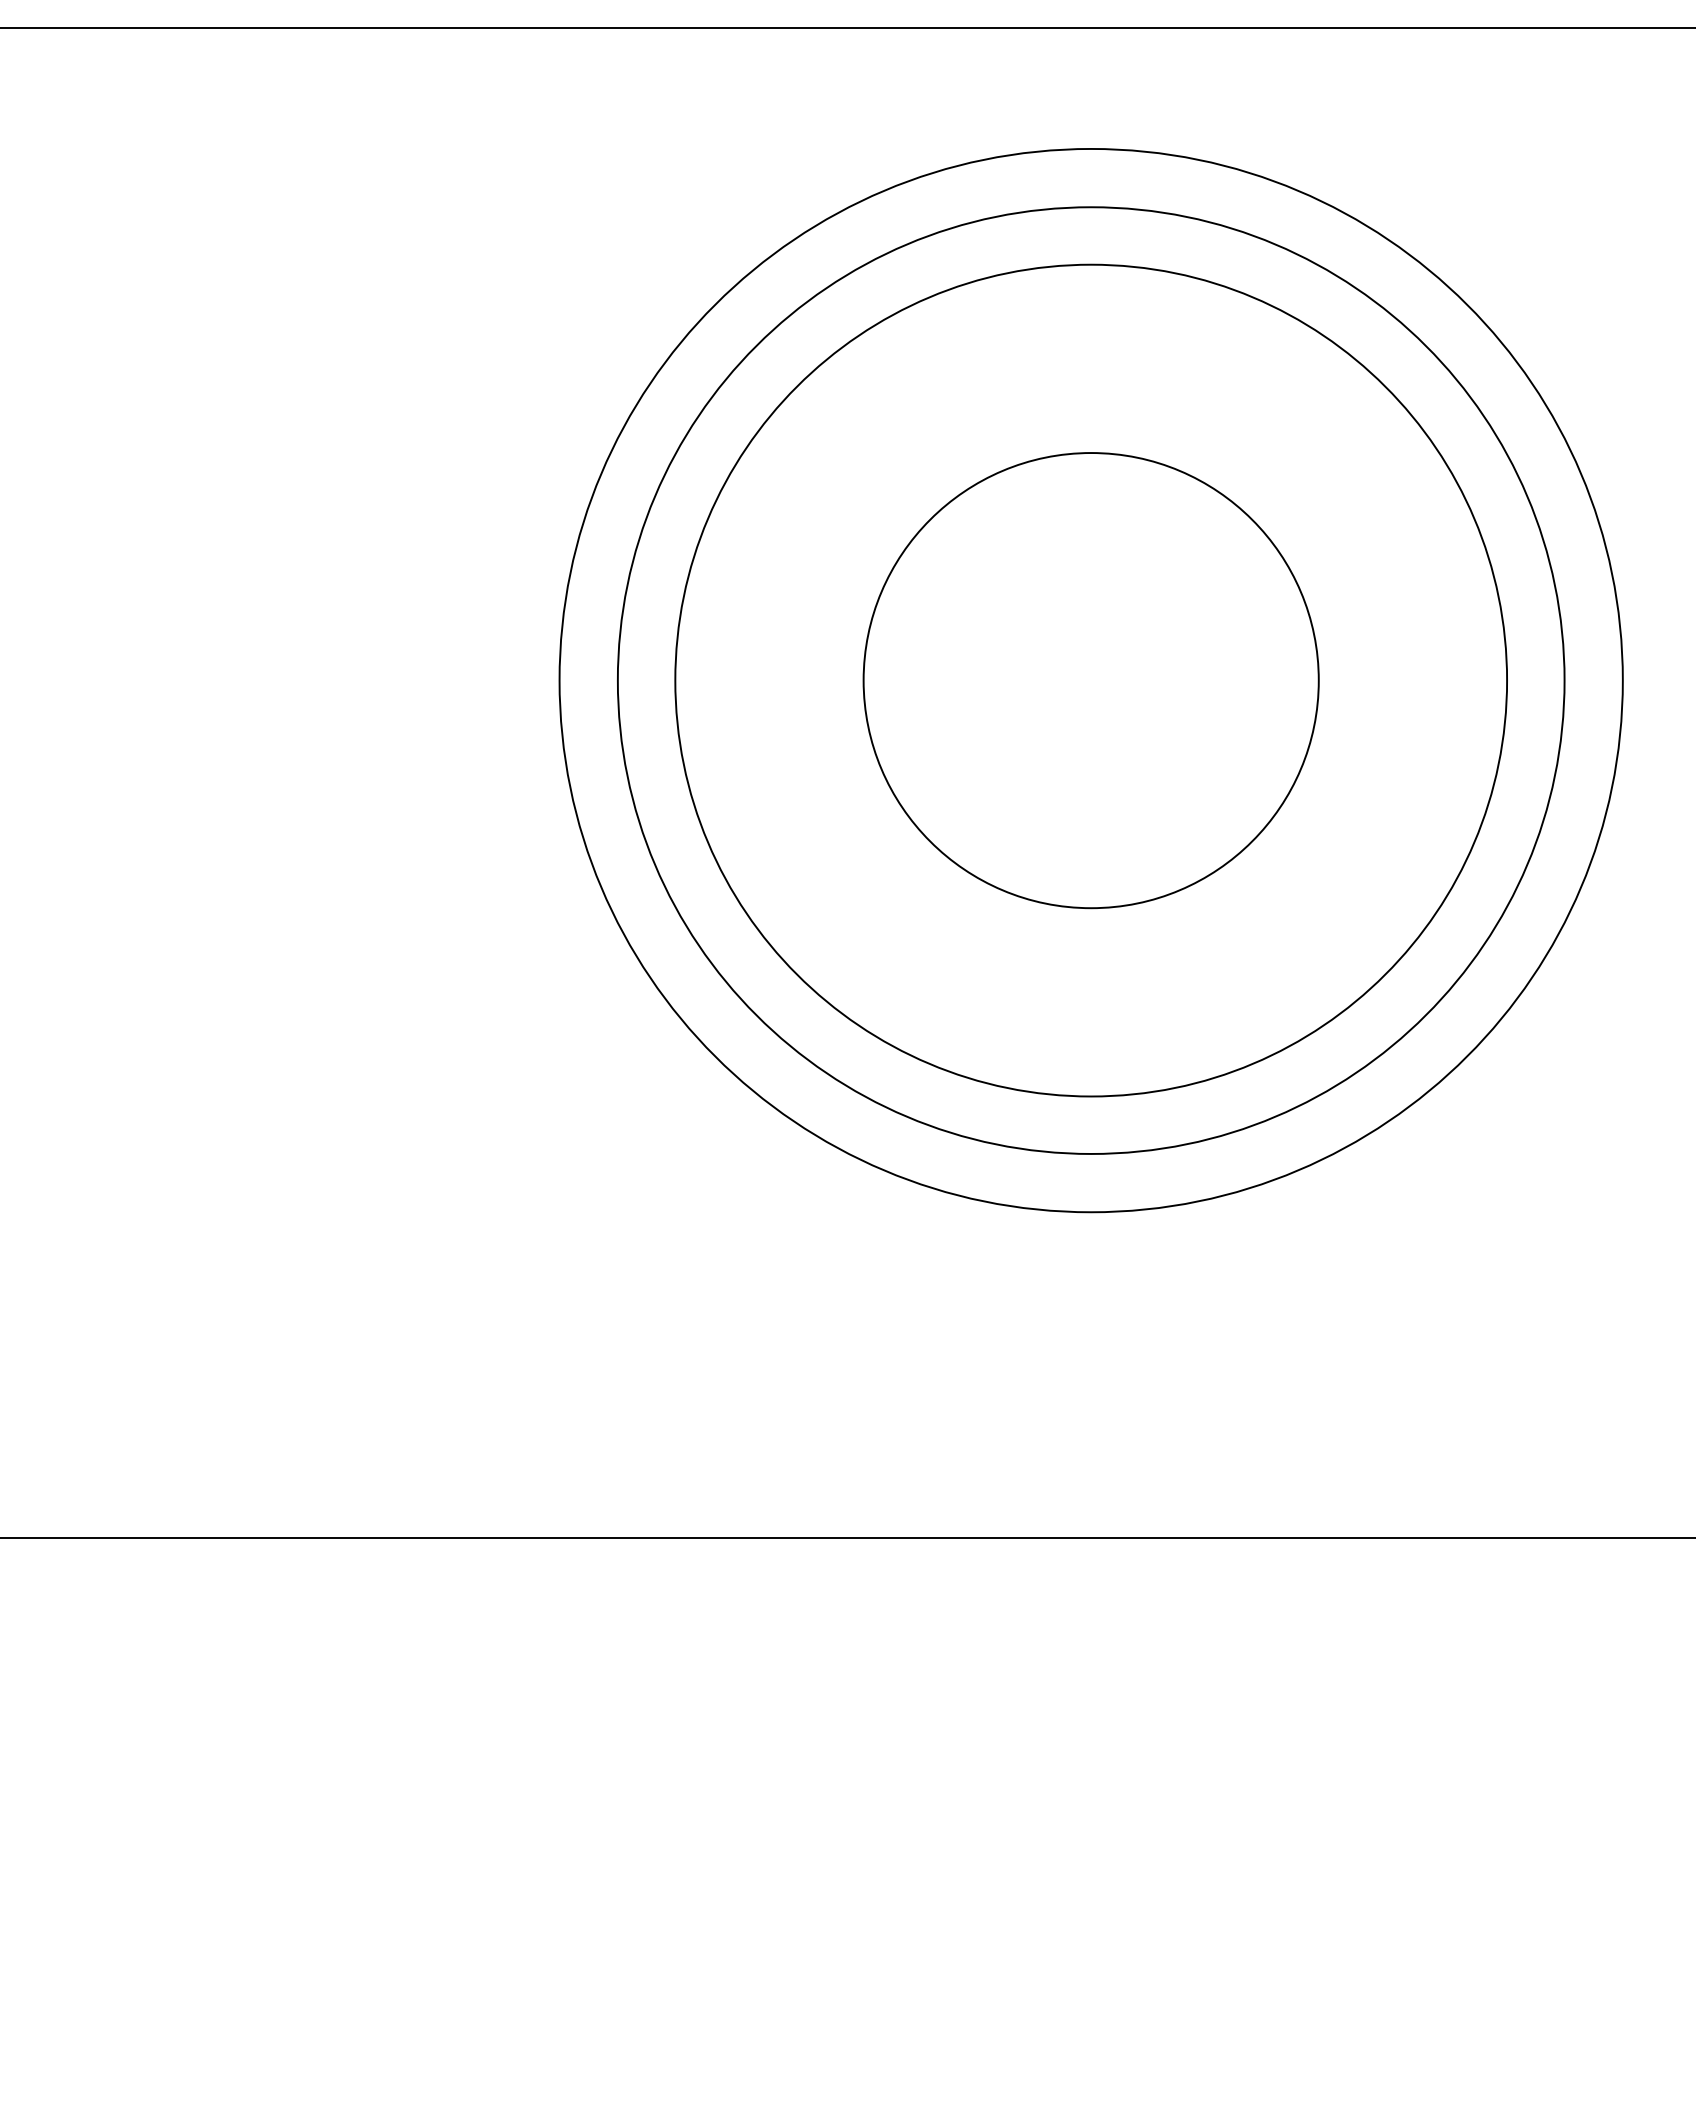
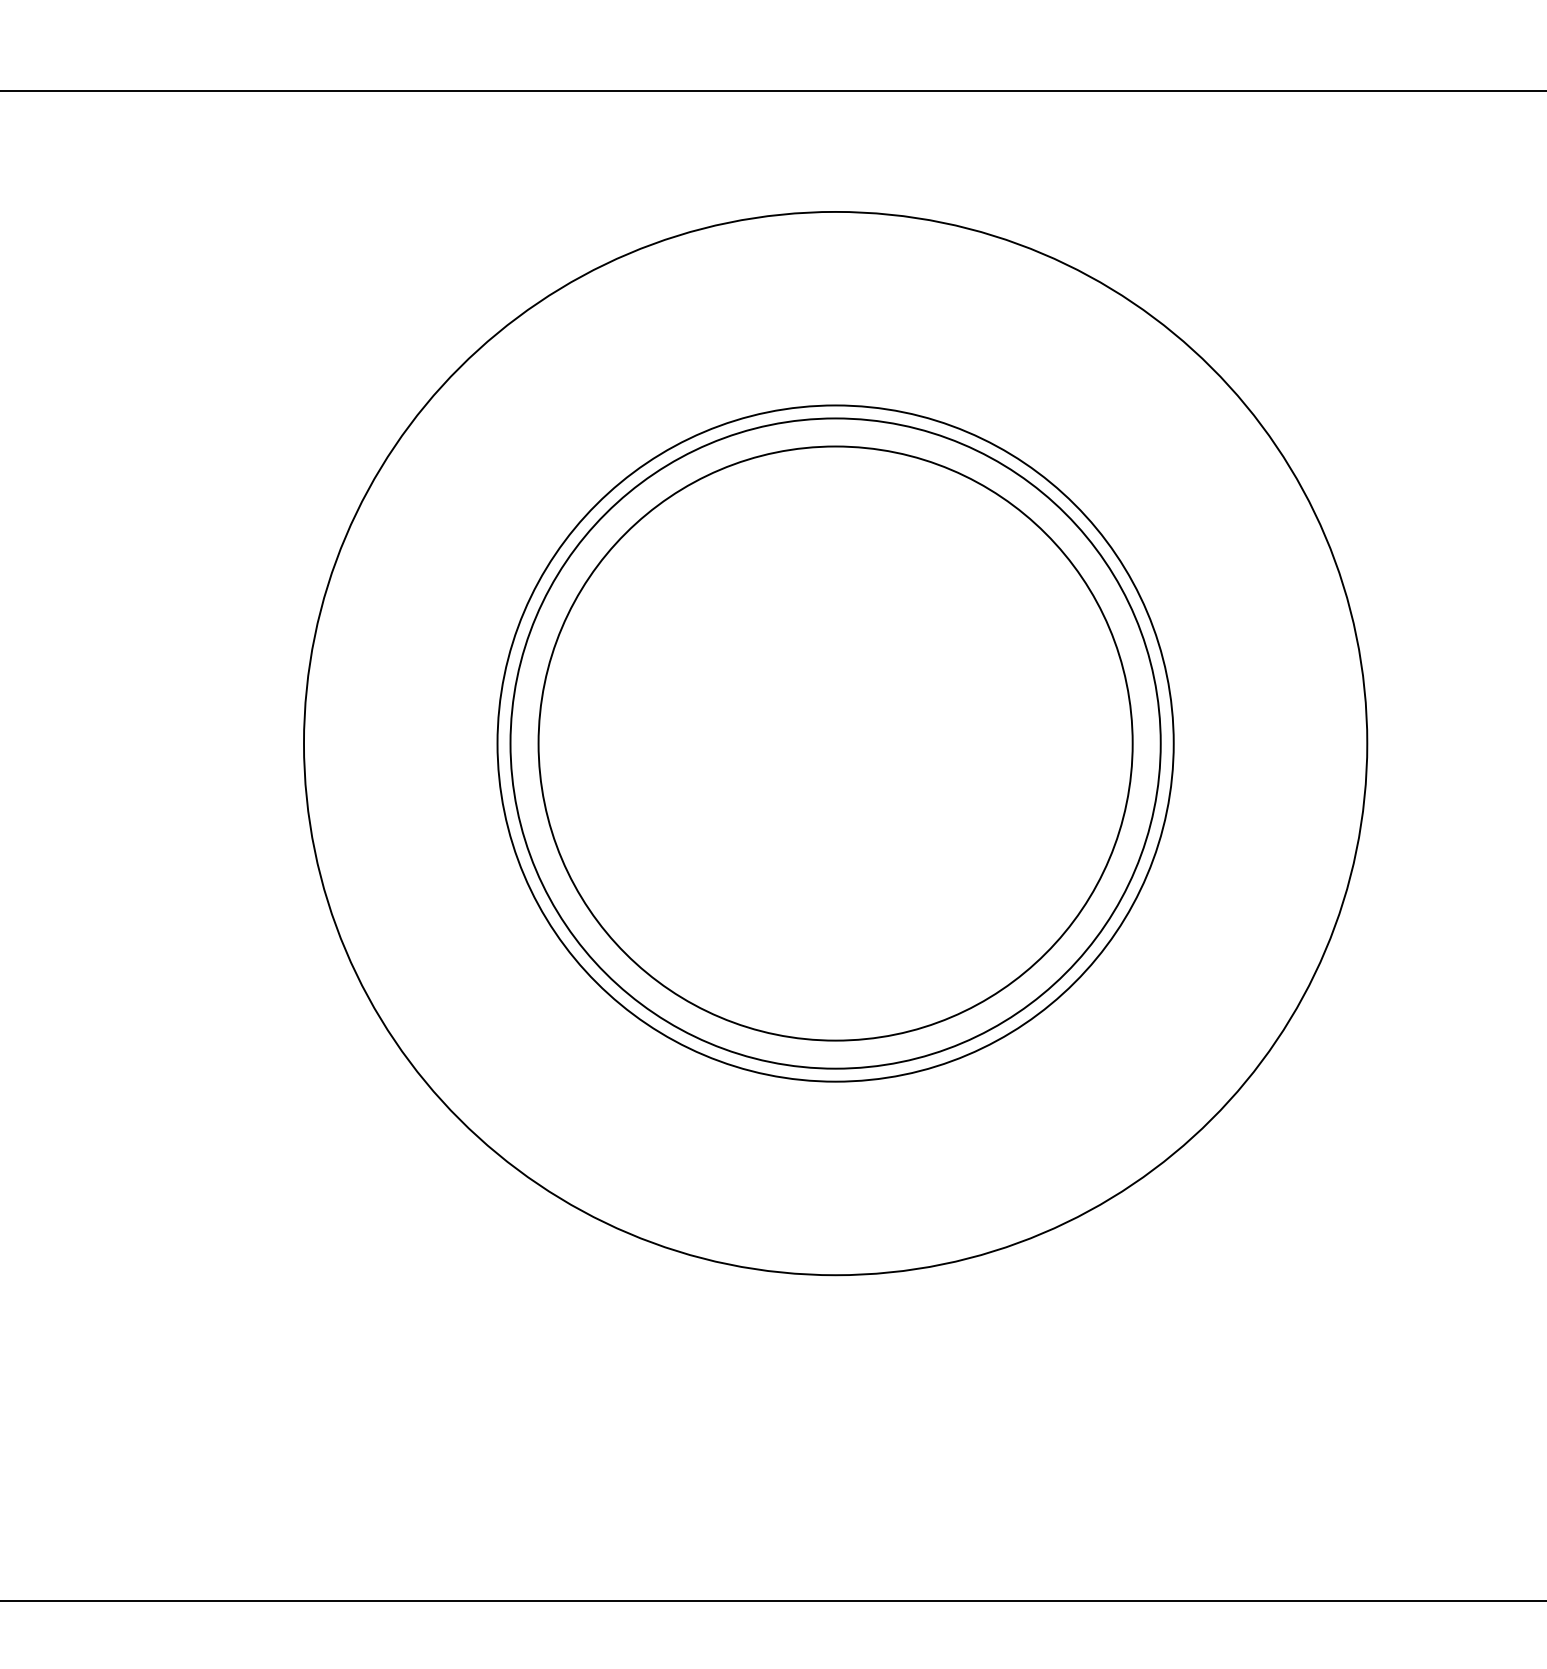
circle: (1091, 680) -> (835, 743), size x0.71
circle: (1091, 680) -> (835, 743), size x0.71
circle: (1091, 680) -> (835, 743), size x1.43

